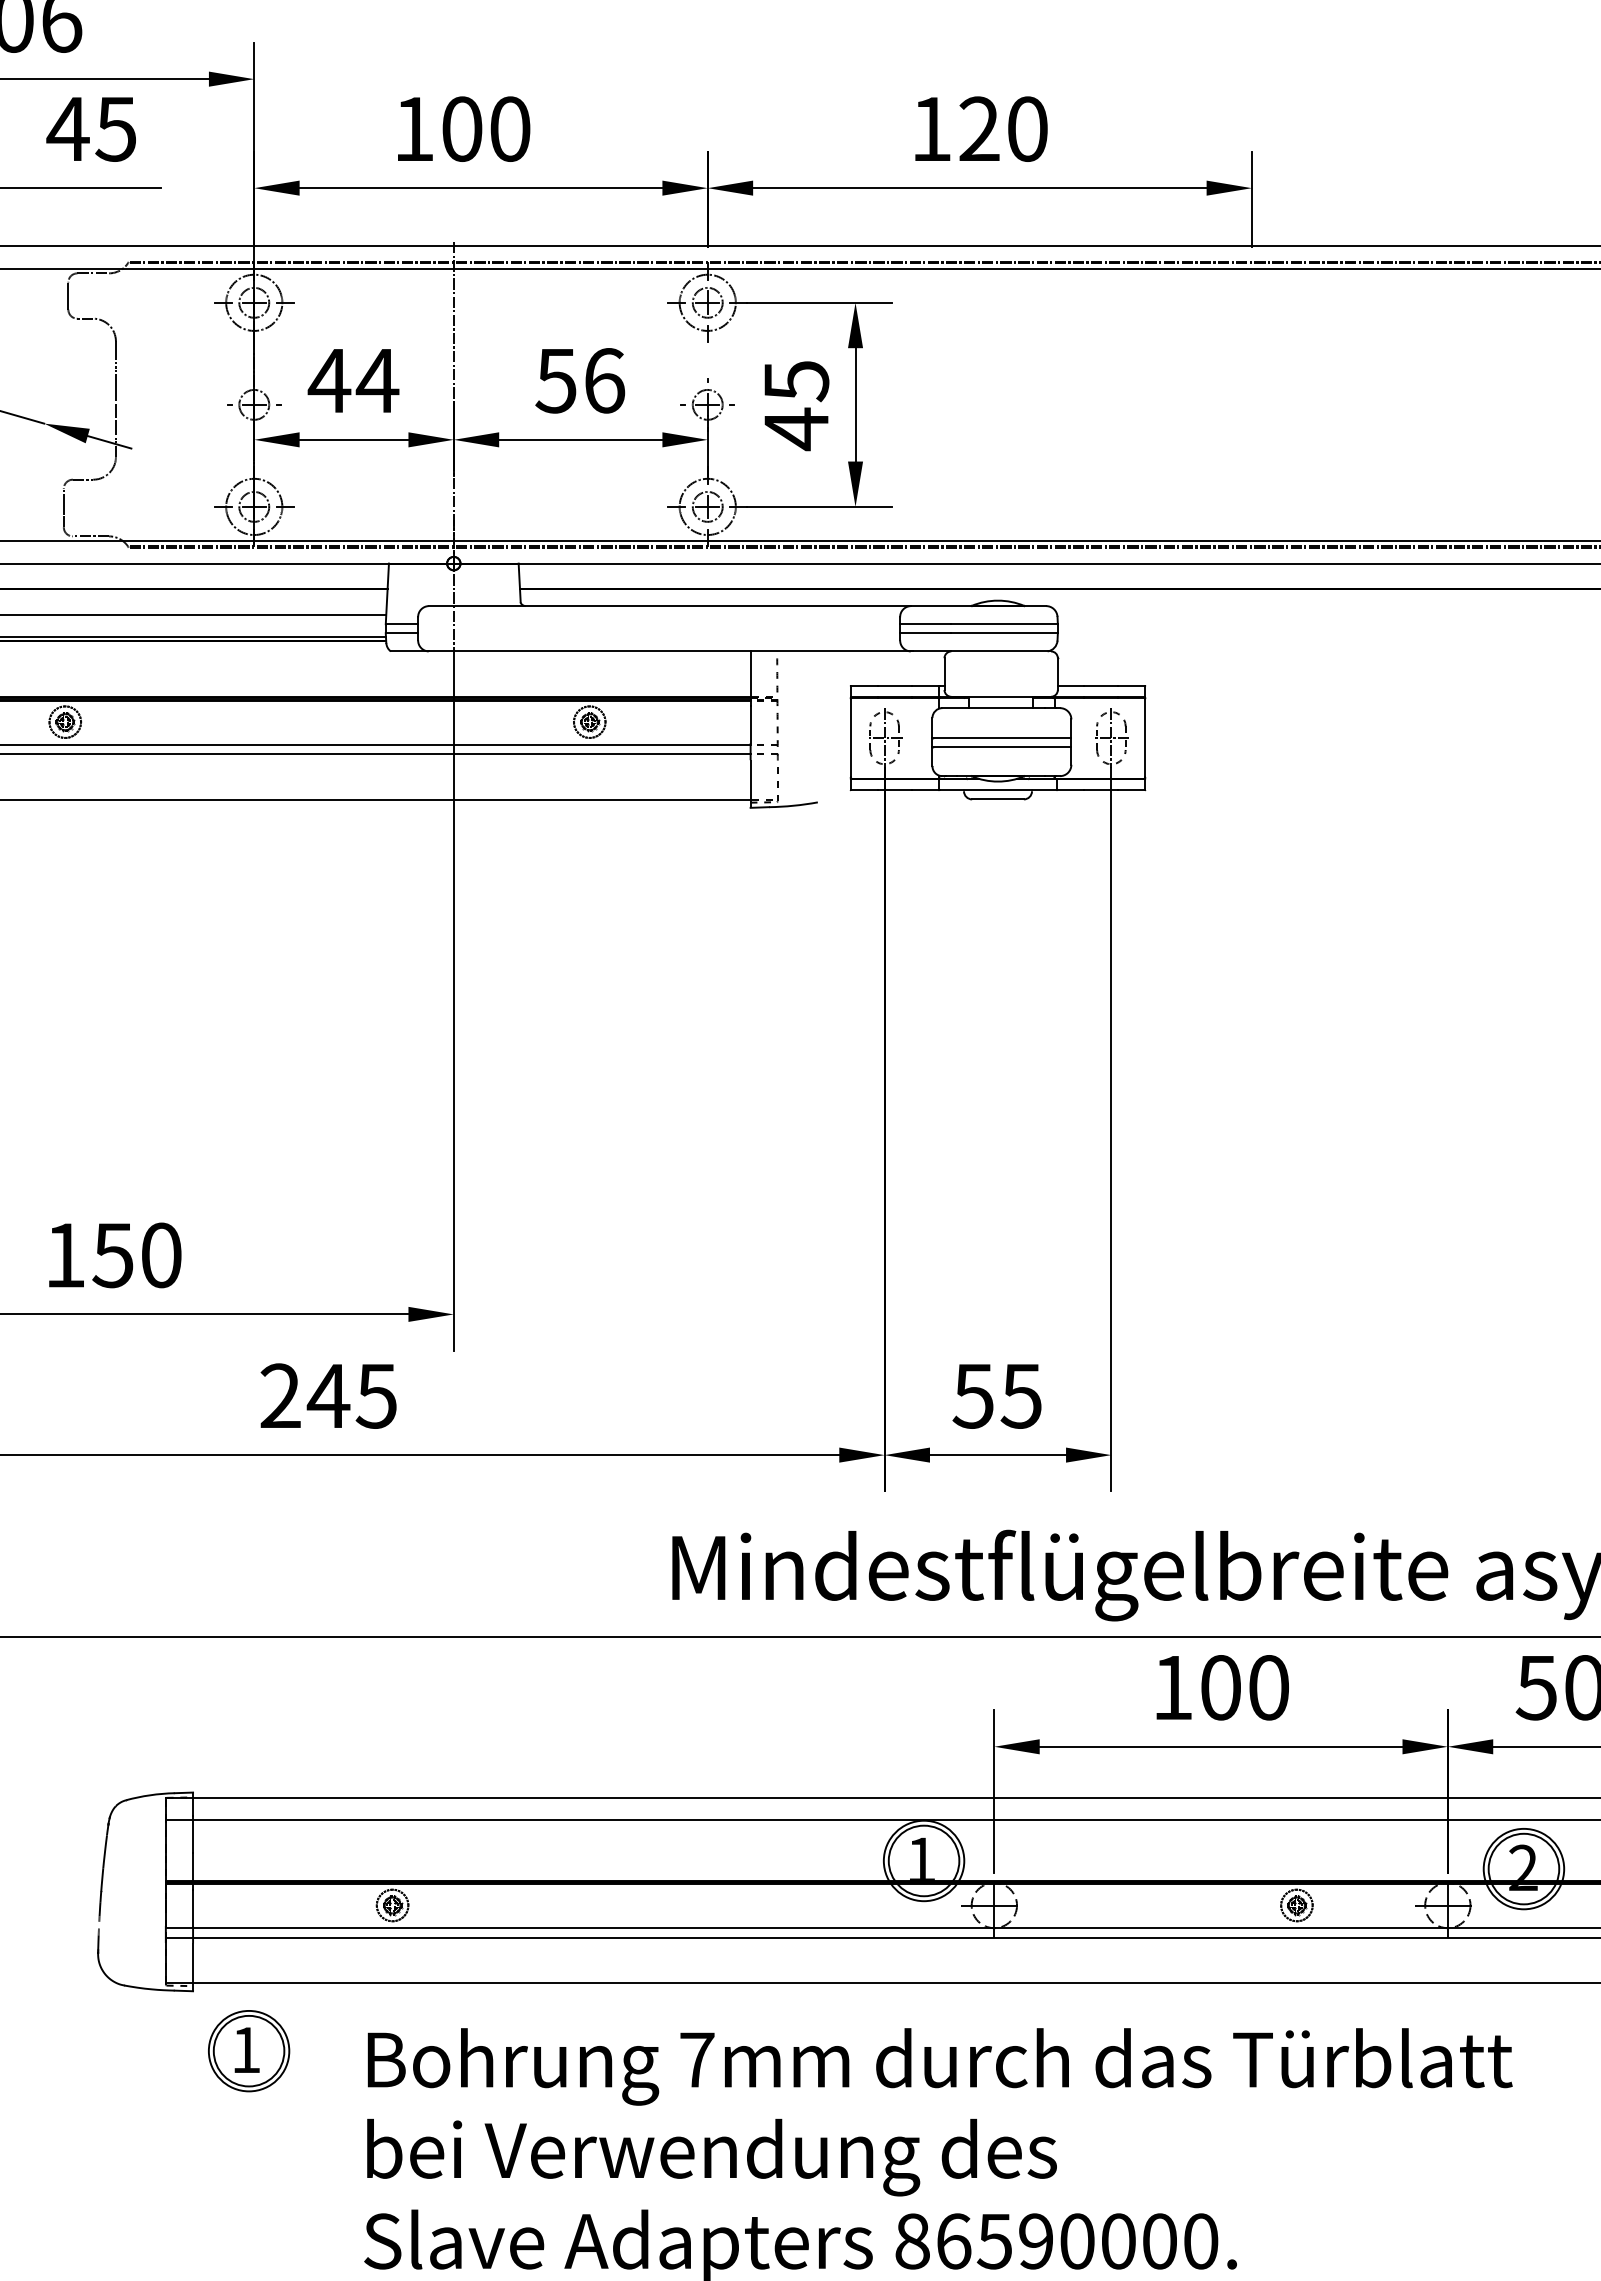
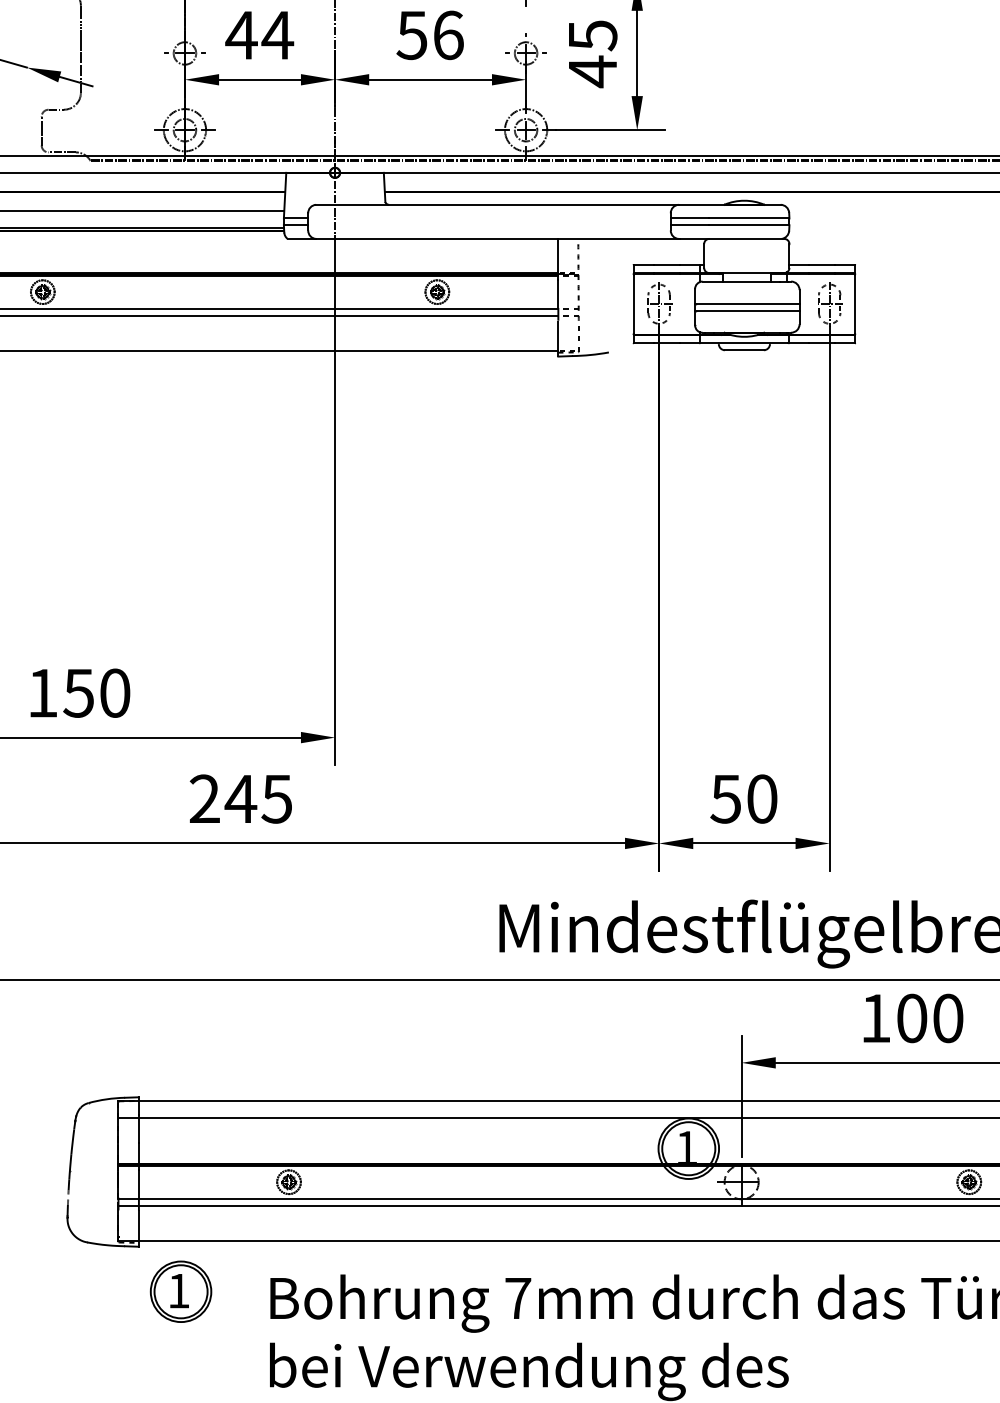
text: (1020, 1395) -> (761, 798), 55 -> 50

